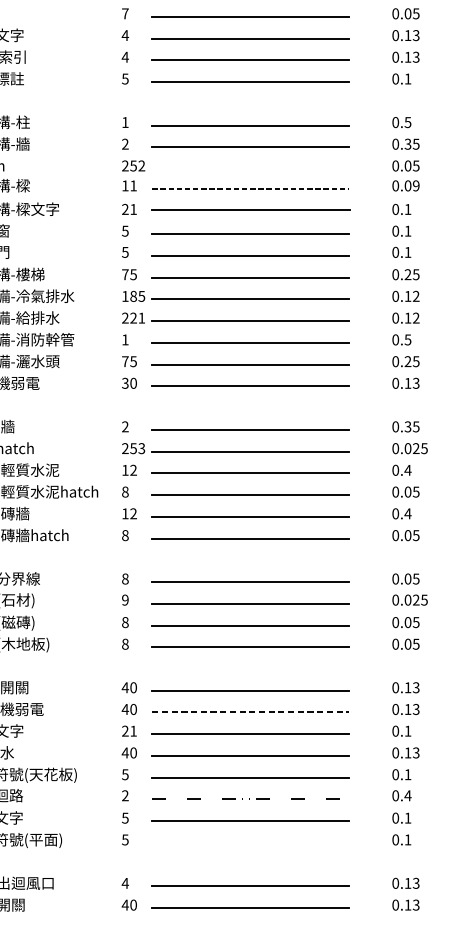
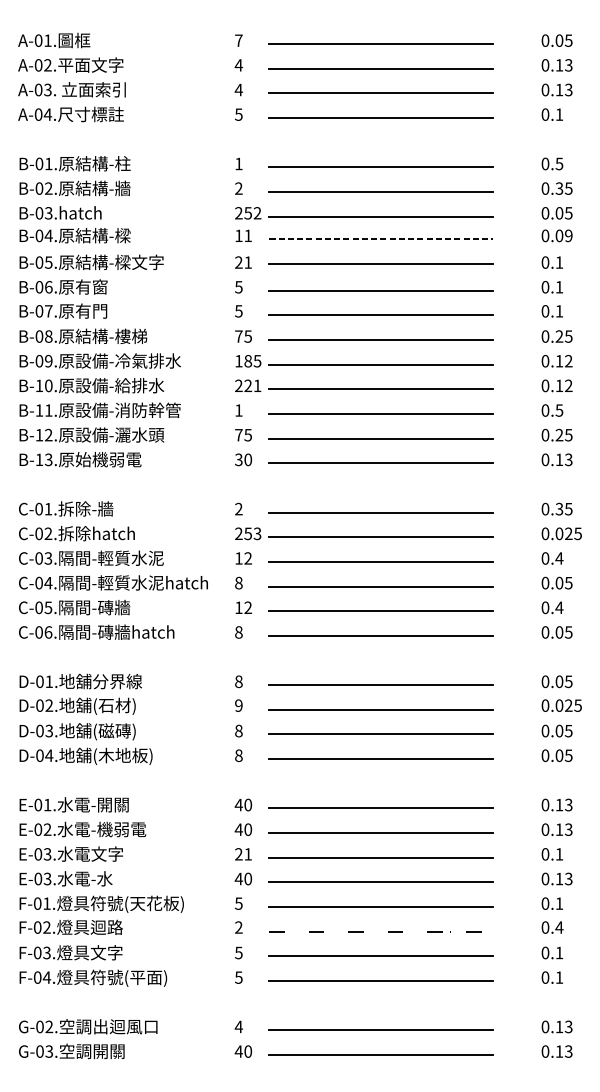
line: (250, 168) -> (380, 216), added
line: (250, 712) -> (380, 833), dashed -> solid
line: (250, 843) -> (380, 981), added

